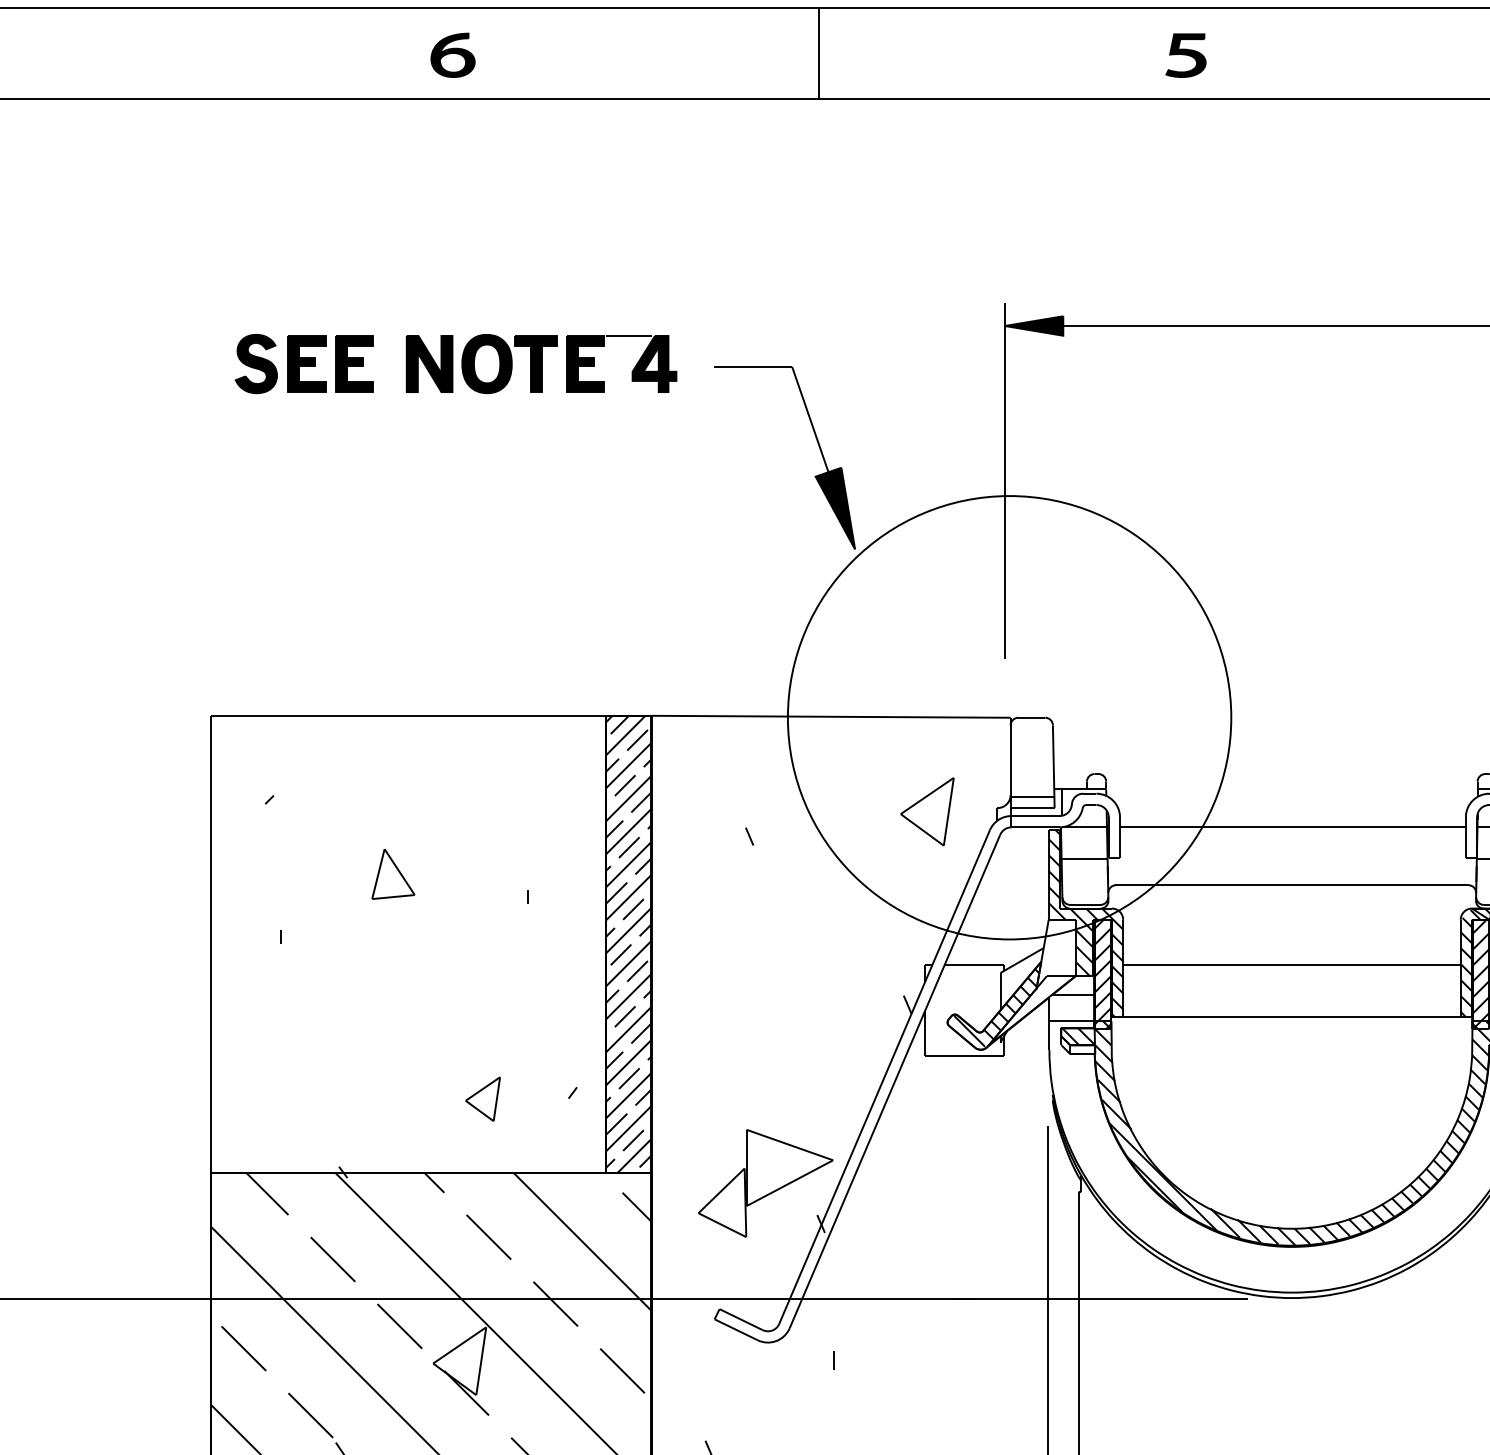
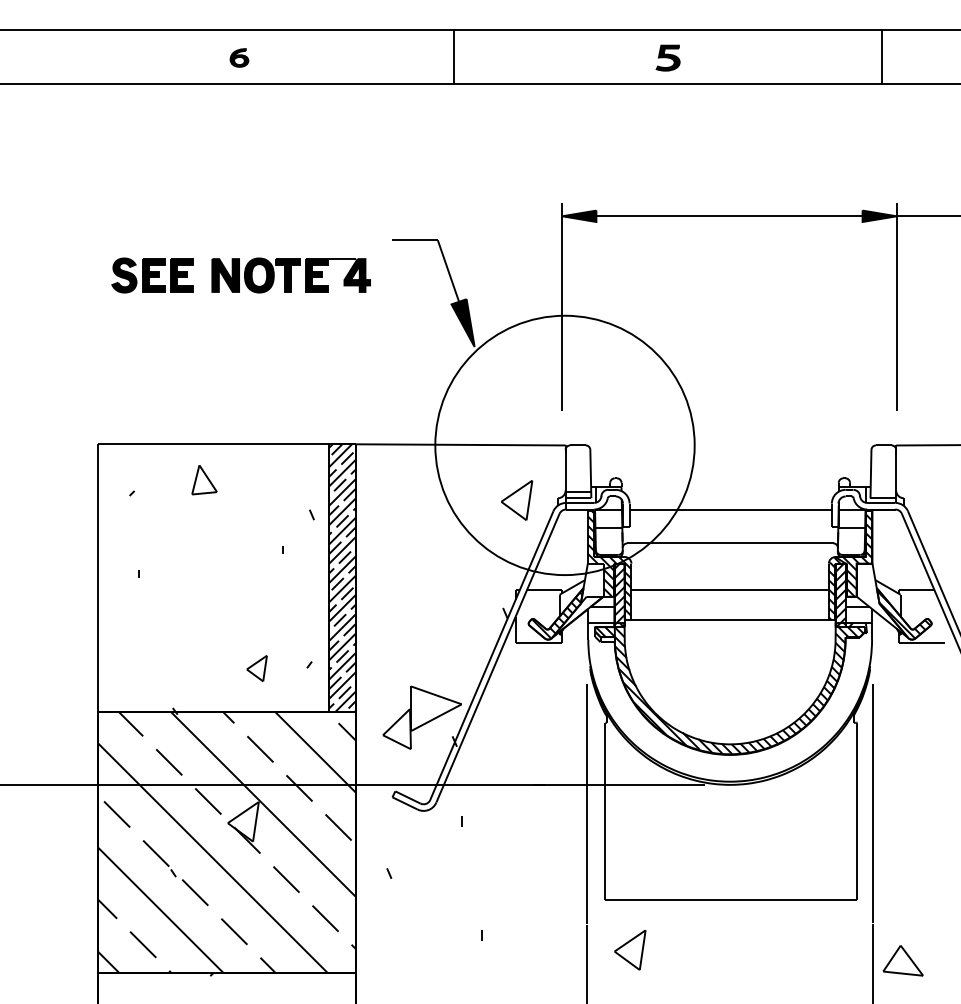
part: (453, 54) -> (239, 57), size x0.7
part: (454, 363) -> (240, 275), moved
line: (748, 835) -> (311, 514), moved
part: (393, 875) -> (204, 480), moved

